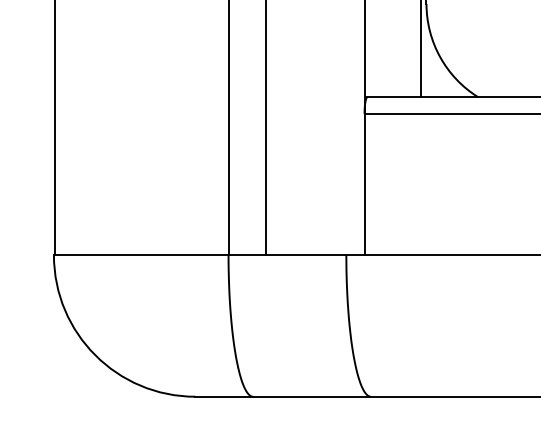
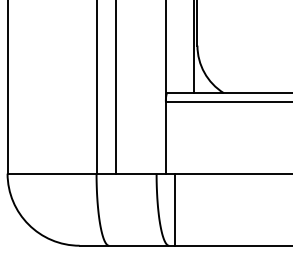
line: (383, 325) -> (175, 209), added

